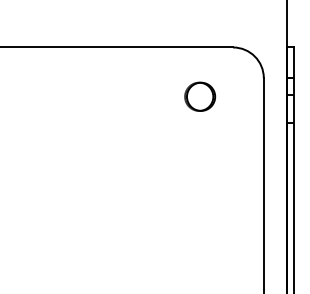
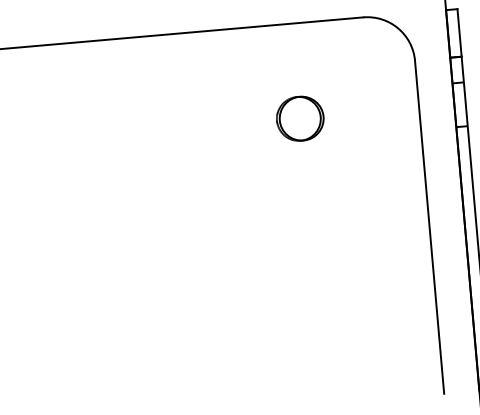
part: (200, 96) -> (300, 118), moved

